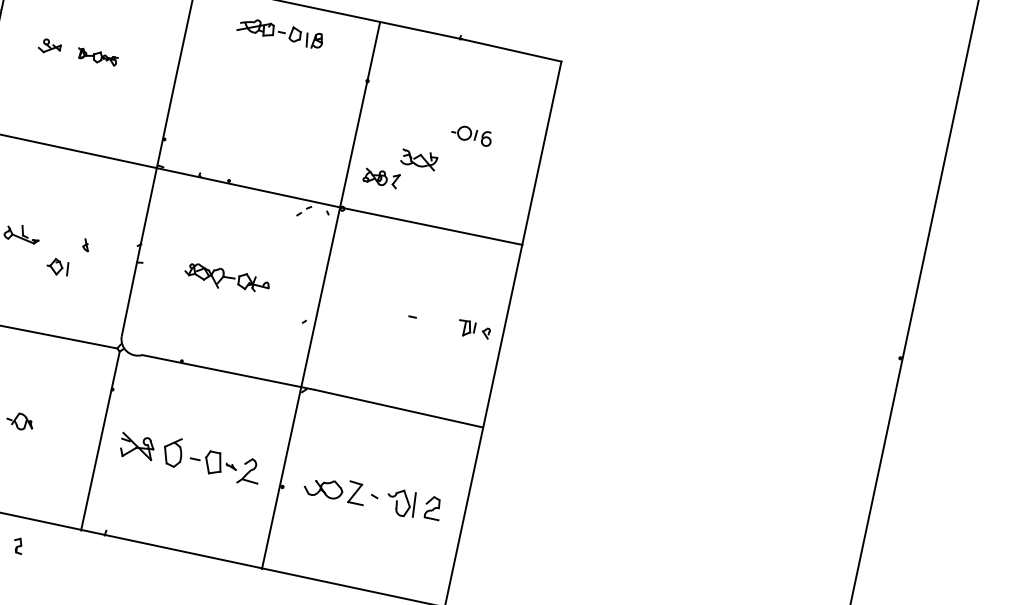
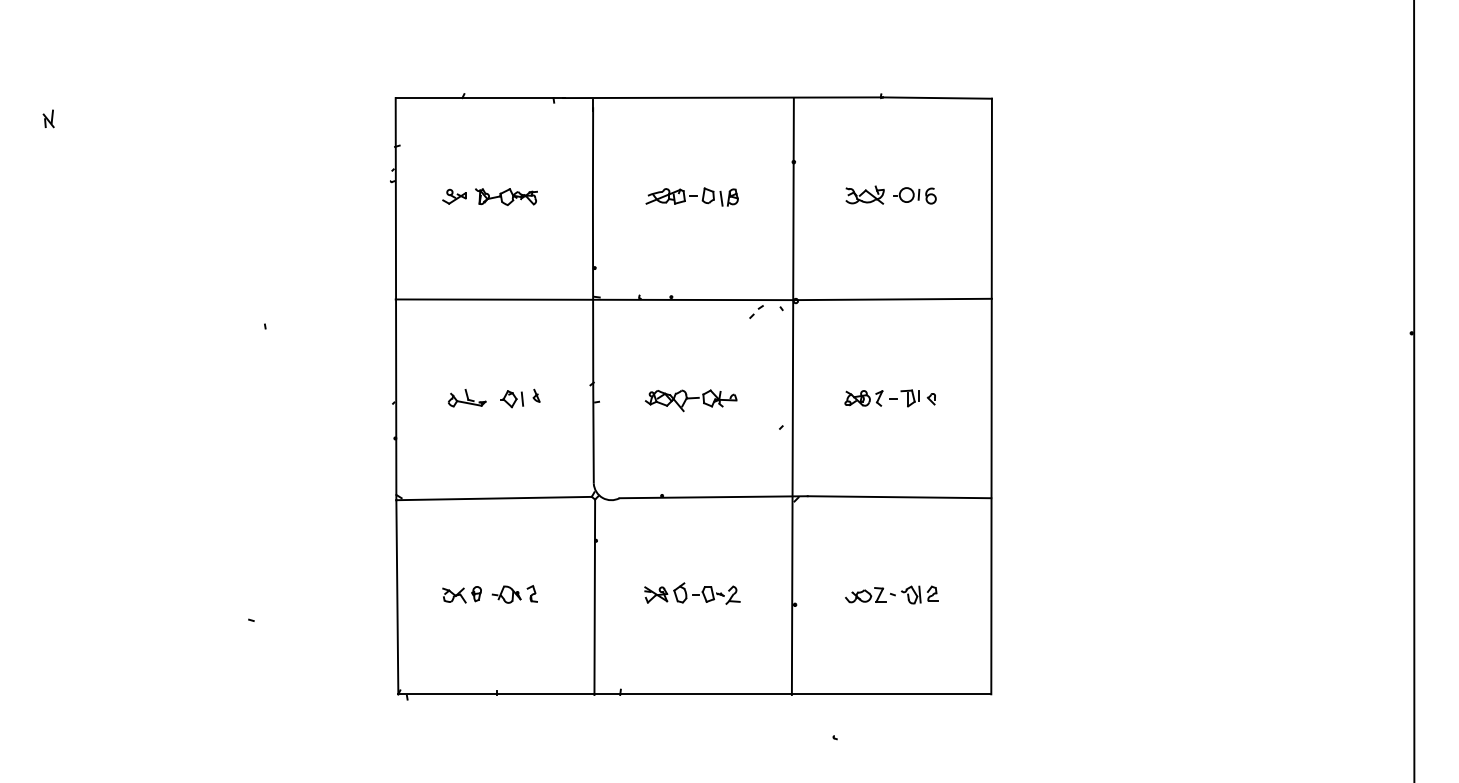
part: (279, 32) -> (691, 196), moved
part: (97, 56) -> (506, 196), size x1.43
part: (418, 158) -> (864, 194), moved
part: (381, 178) -> (863, 398), moved
part: (57, 267) -> (511, 399), moved
part: (473, 329) -> (917, 398), moved
part: (190, 456) -> (692, 593), size x0.62
part: (372, 496) -> (891, 594), size x0.62
part: (17, 545) -> (531, 593), moved

